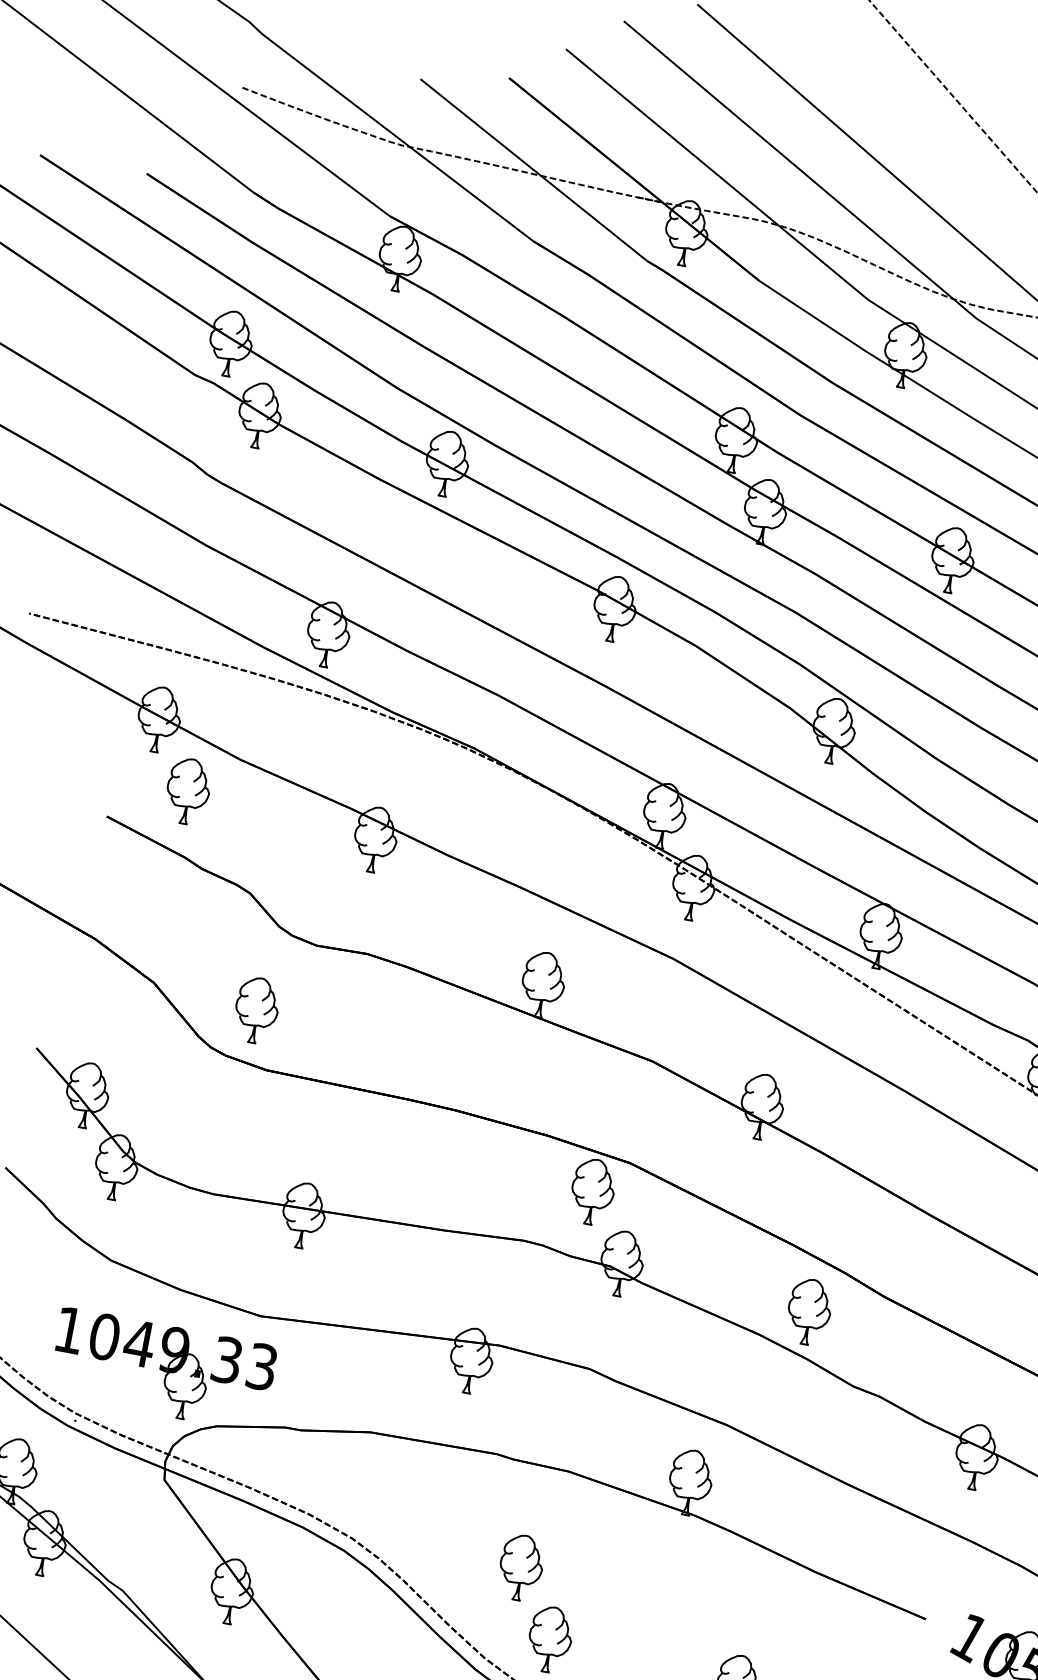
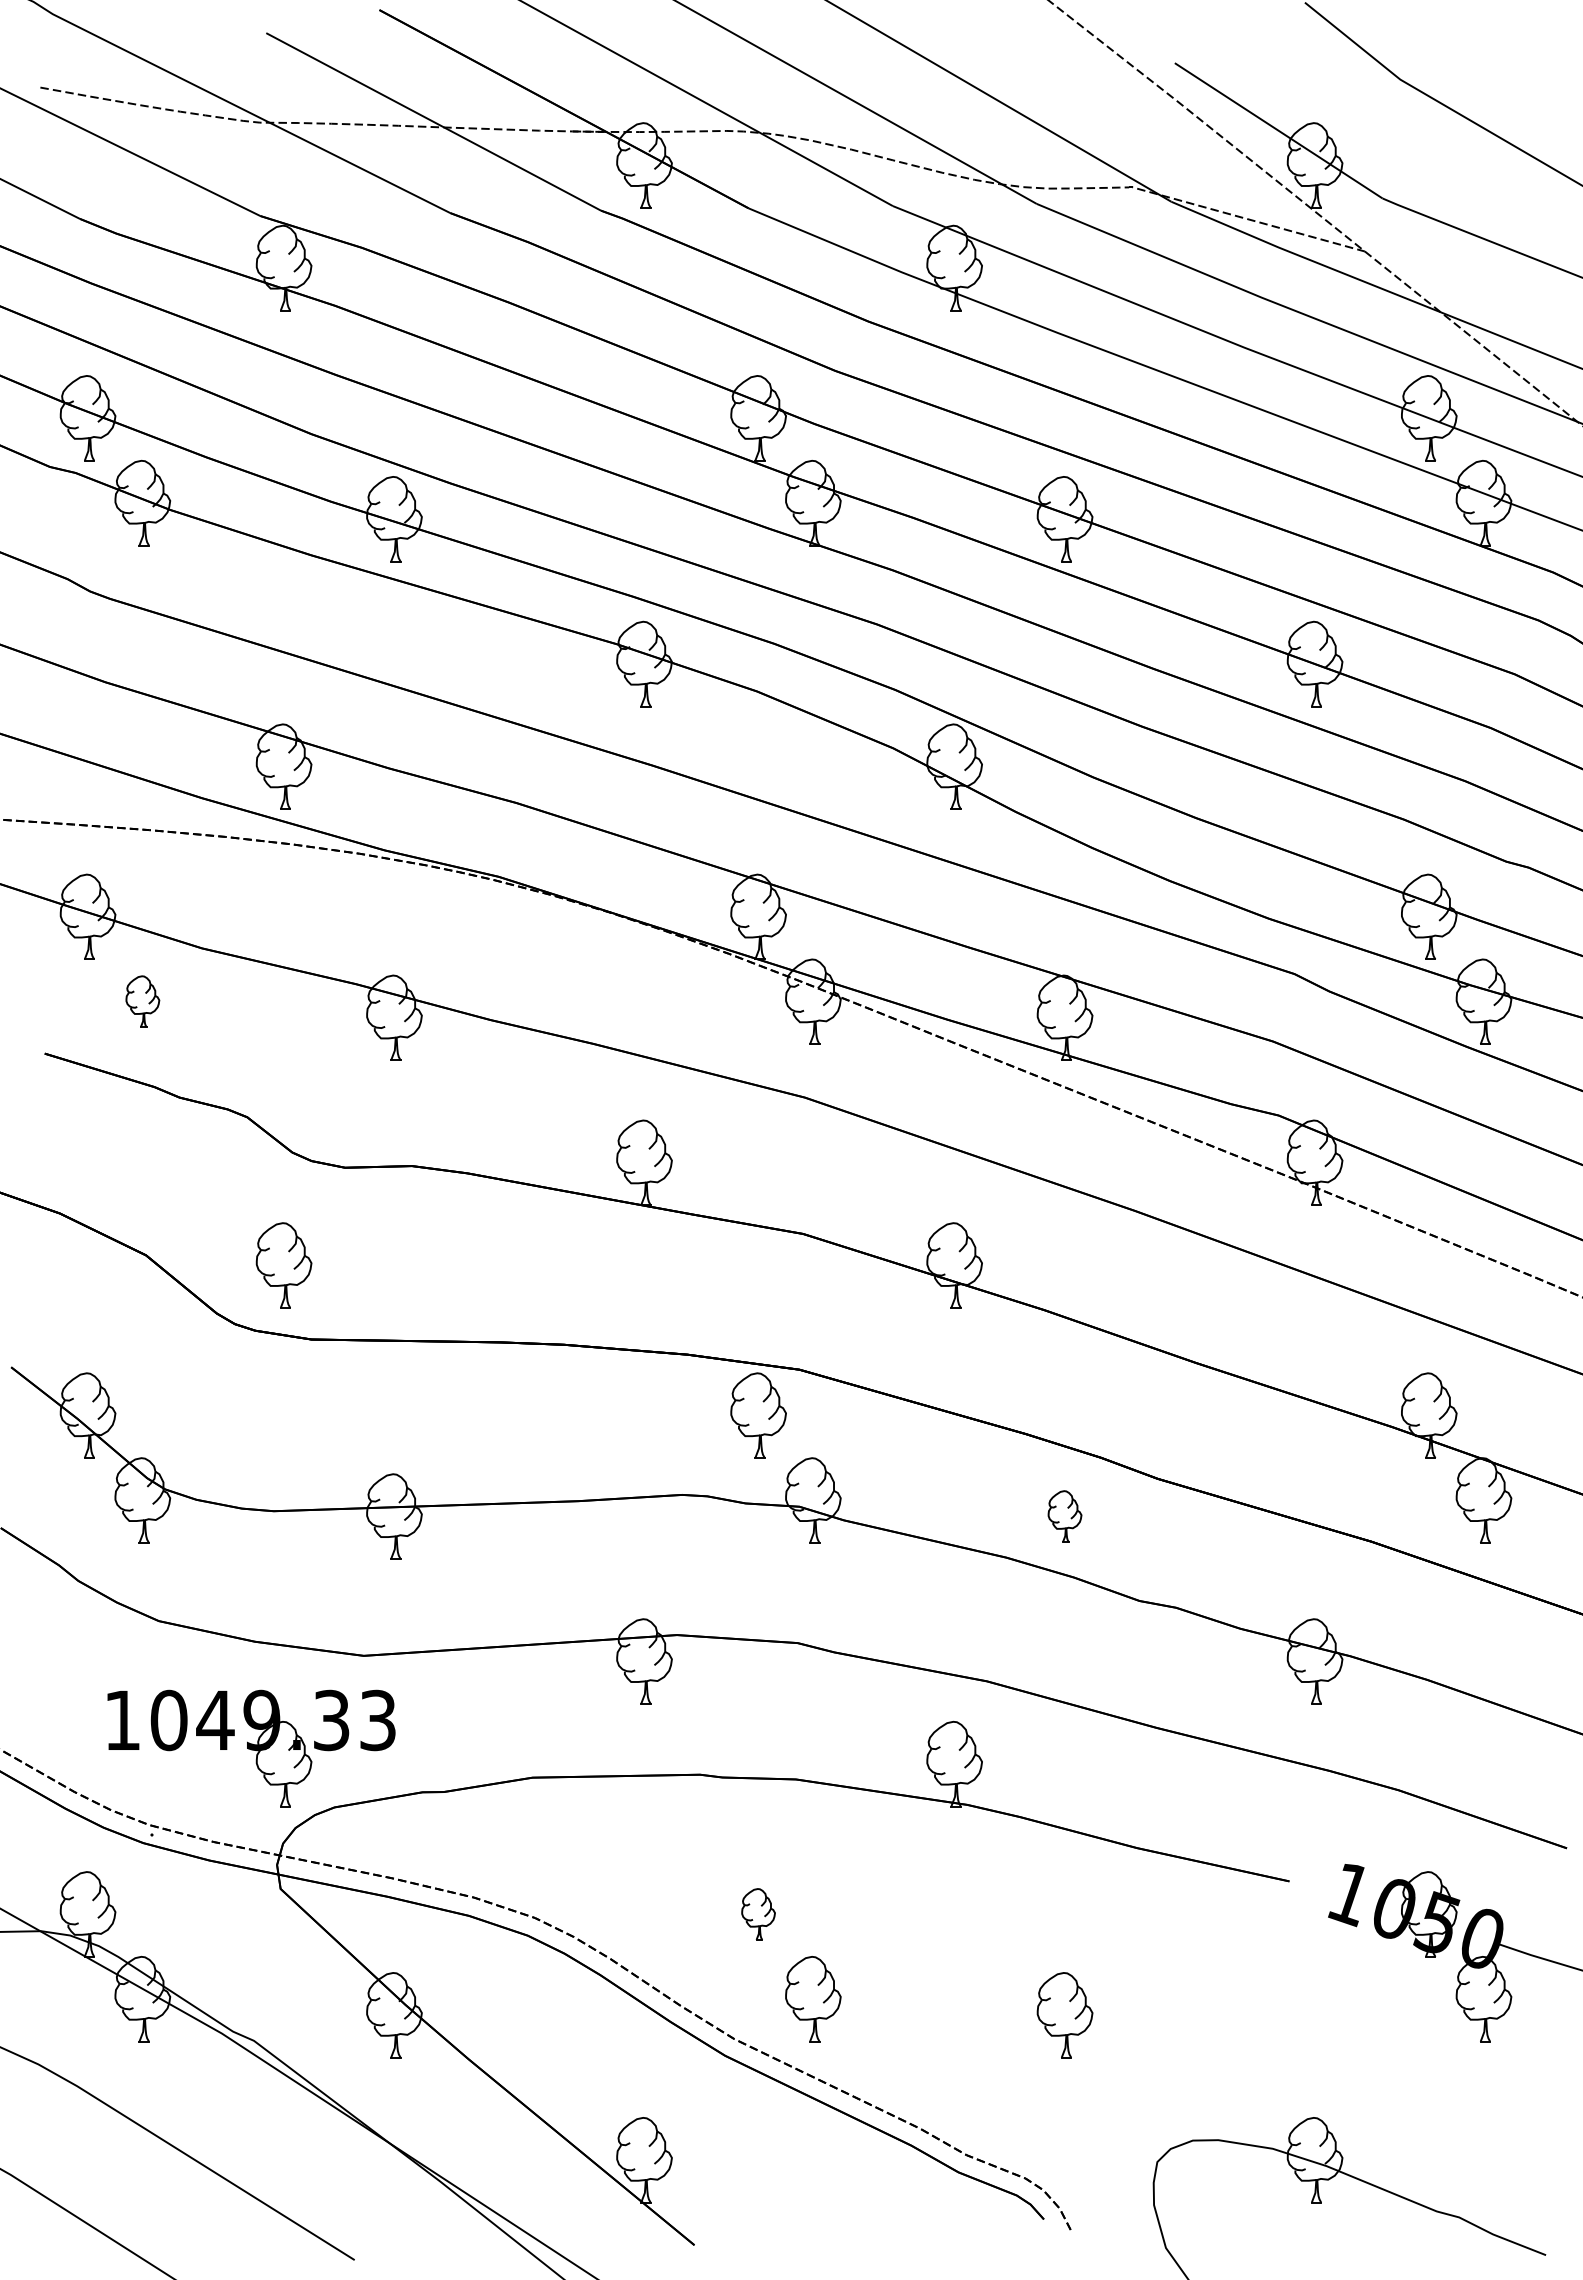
part: (187, 791) -> (142, 1001), size x0.6
part: (808, 1311) -> (1064, 1516), size x0.6
part: (521, 1567) -> (758, 1914), size x0.6

